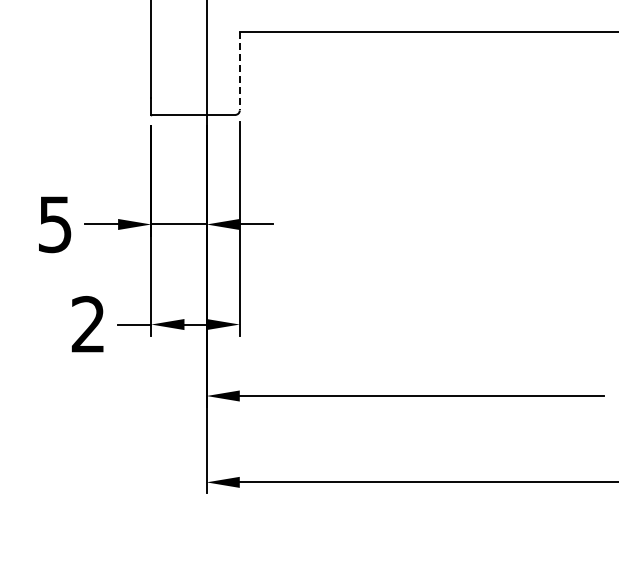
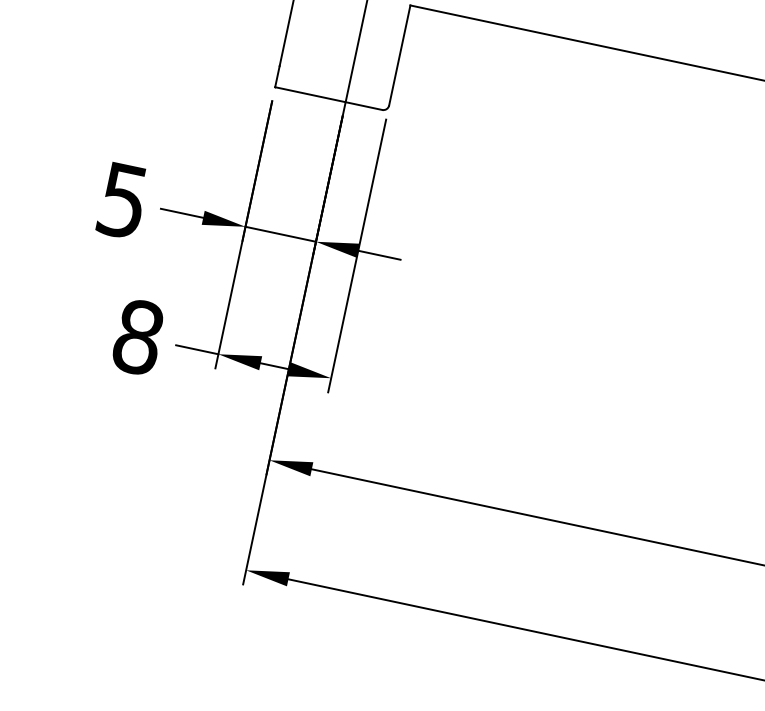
line: (239, 71) -> (399, 55), dashed -> solid
text: (88, 324) -> (138, 337), 2 -> 8

